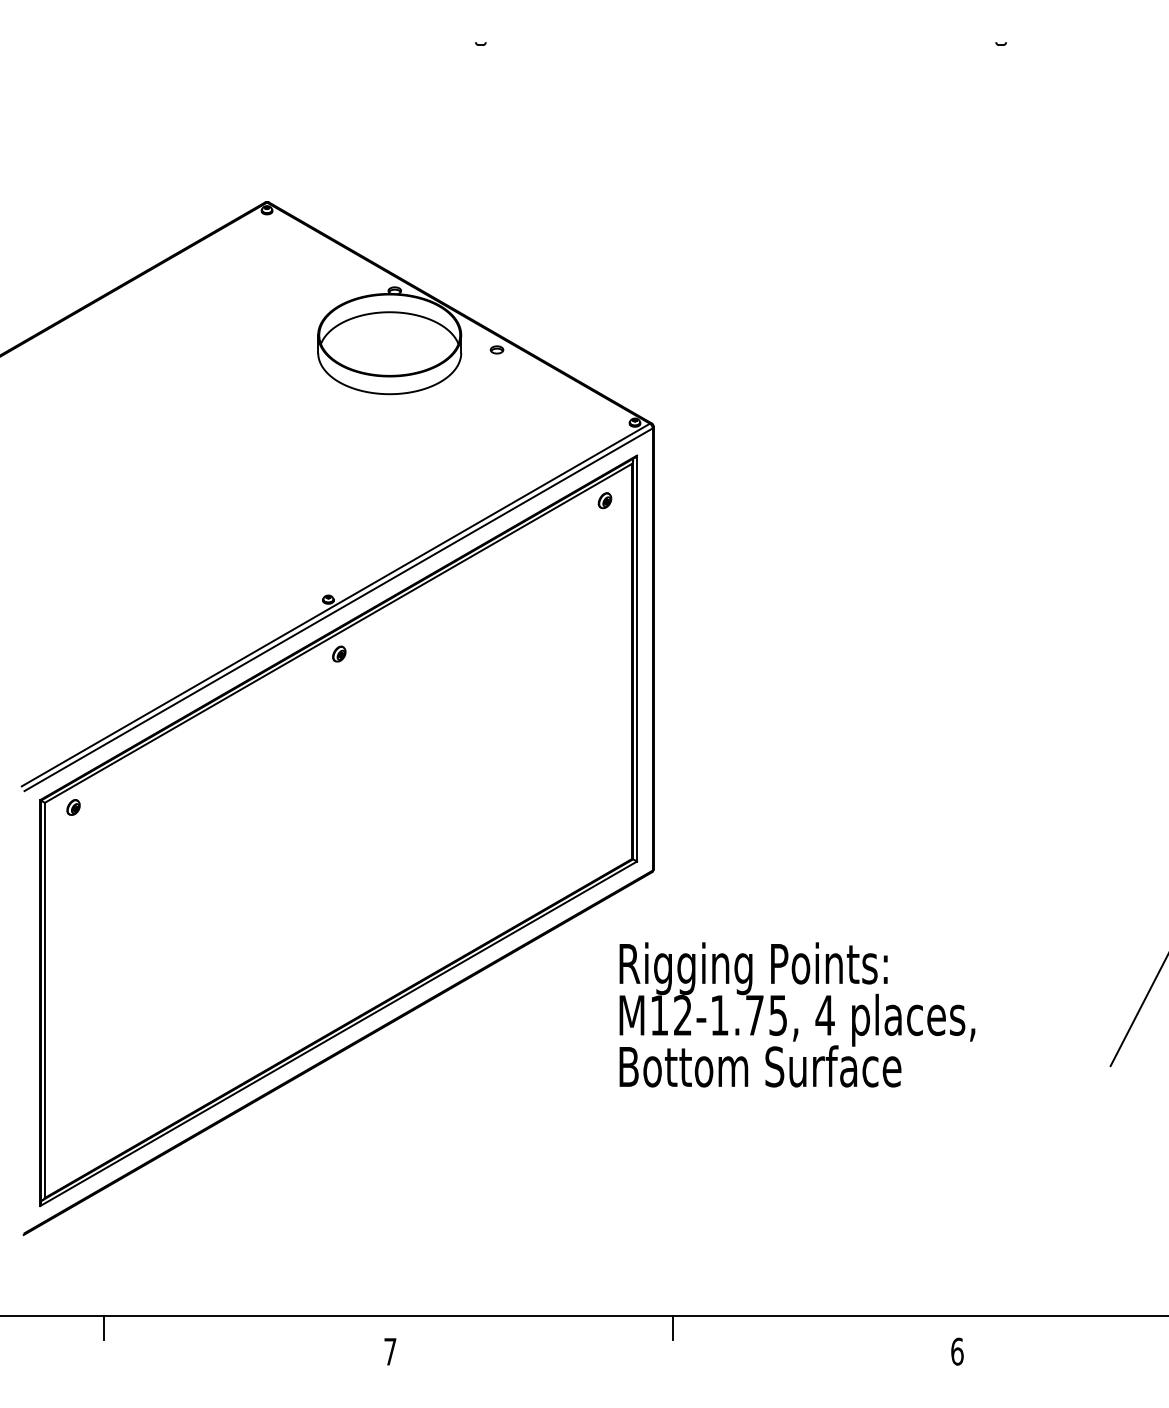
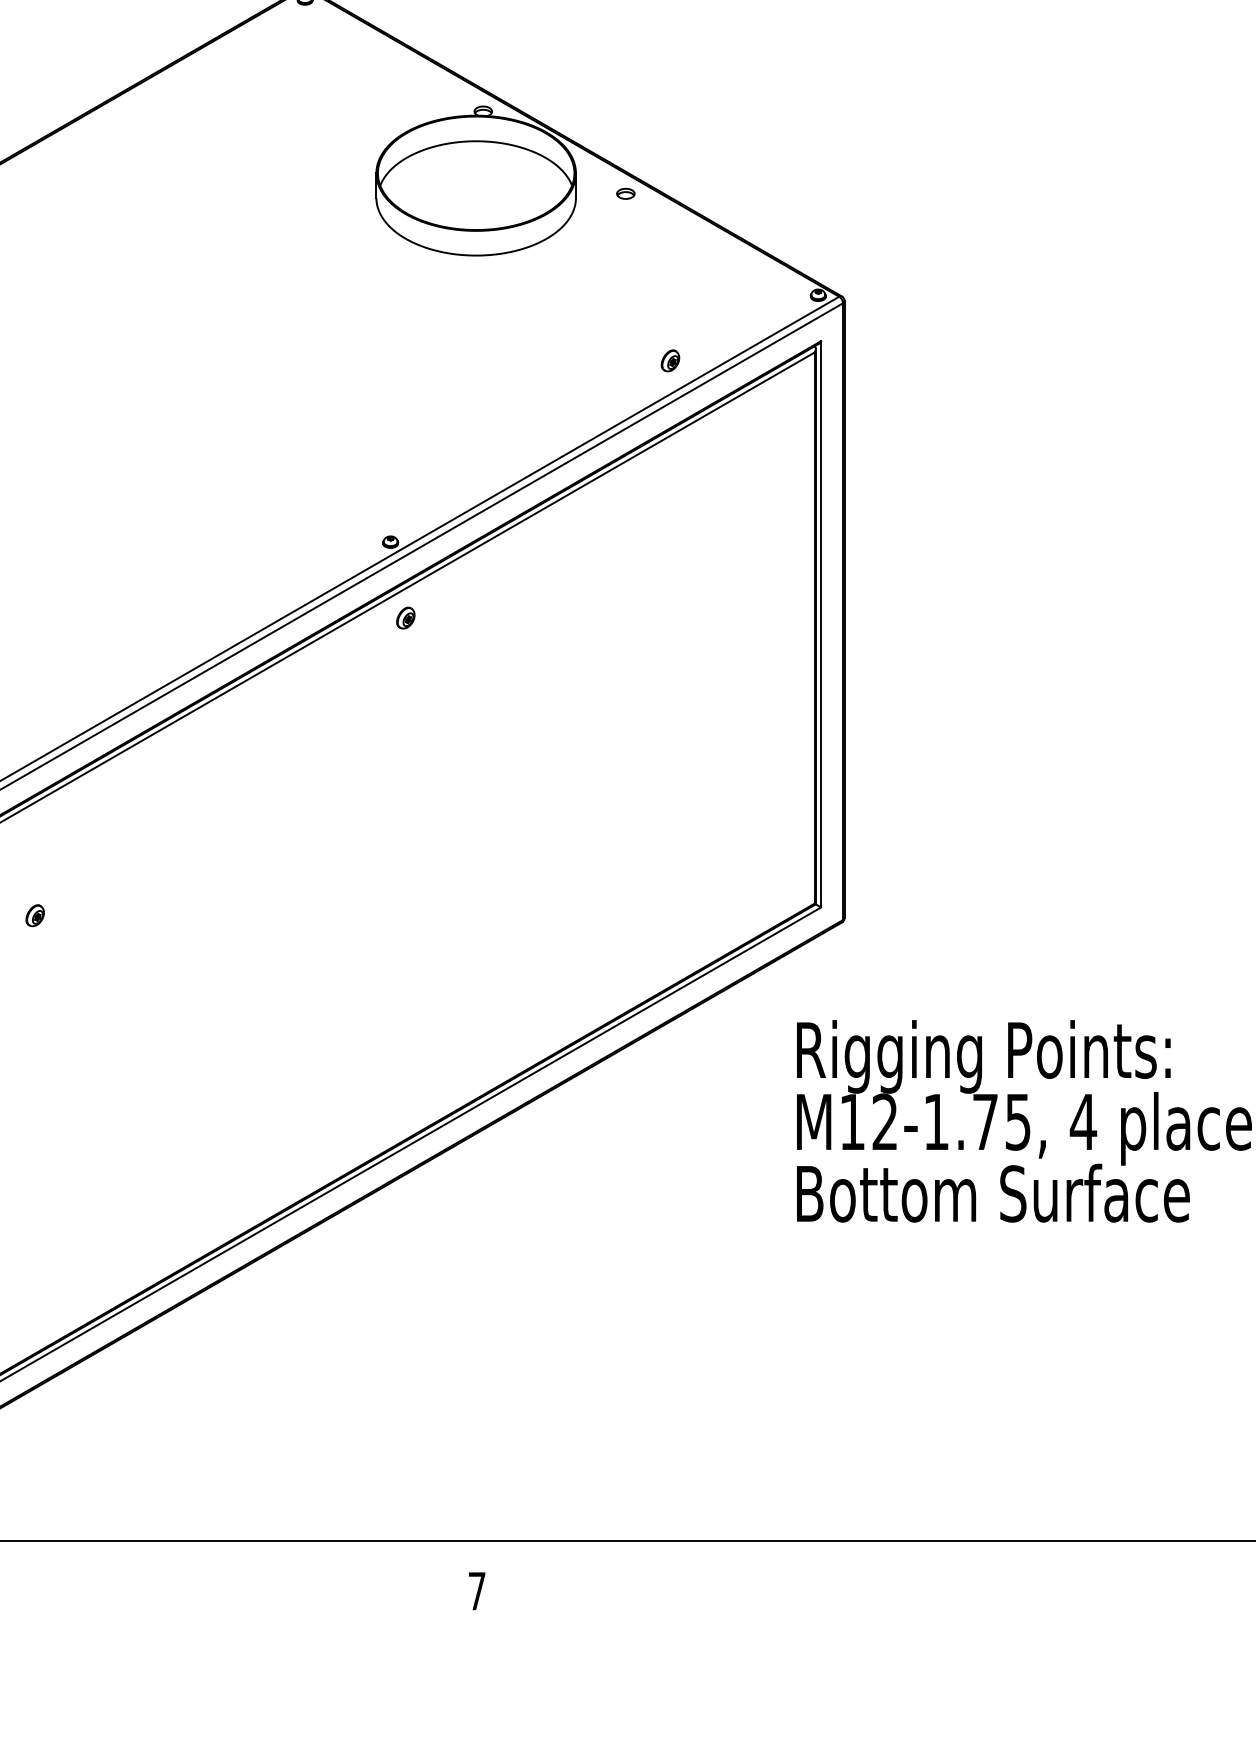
part: (604, 500) -> (669, 360), moved
part: (73, 807) -> (35, 915), moved
line: (104, 1327) -> (78, 1557), removed
line: (673, 1327) -> (871, 1557), removed

